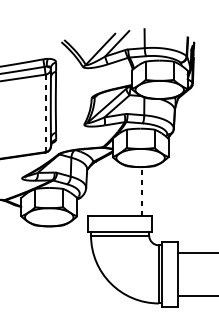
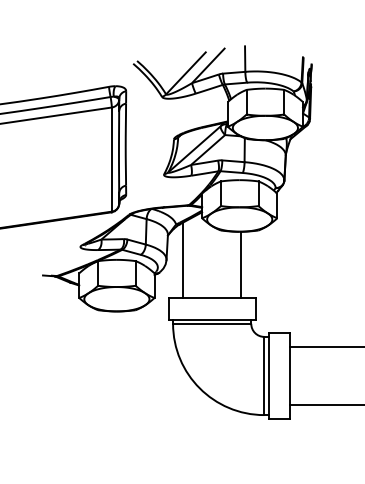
line: (45, 114) -> (111, 160), dashed -> solid
line: (98, 187) -> (182, 259), added
line: (141, 191) -> (241, 264), dashed -> solid

